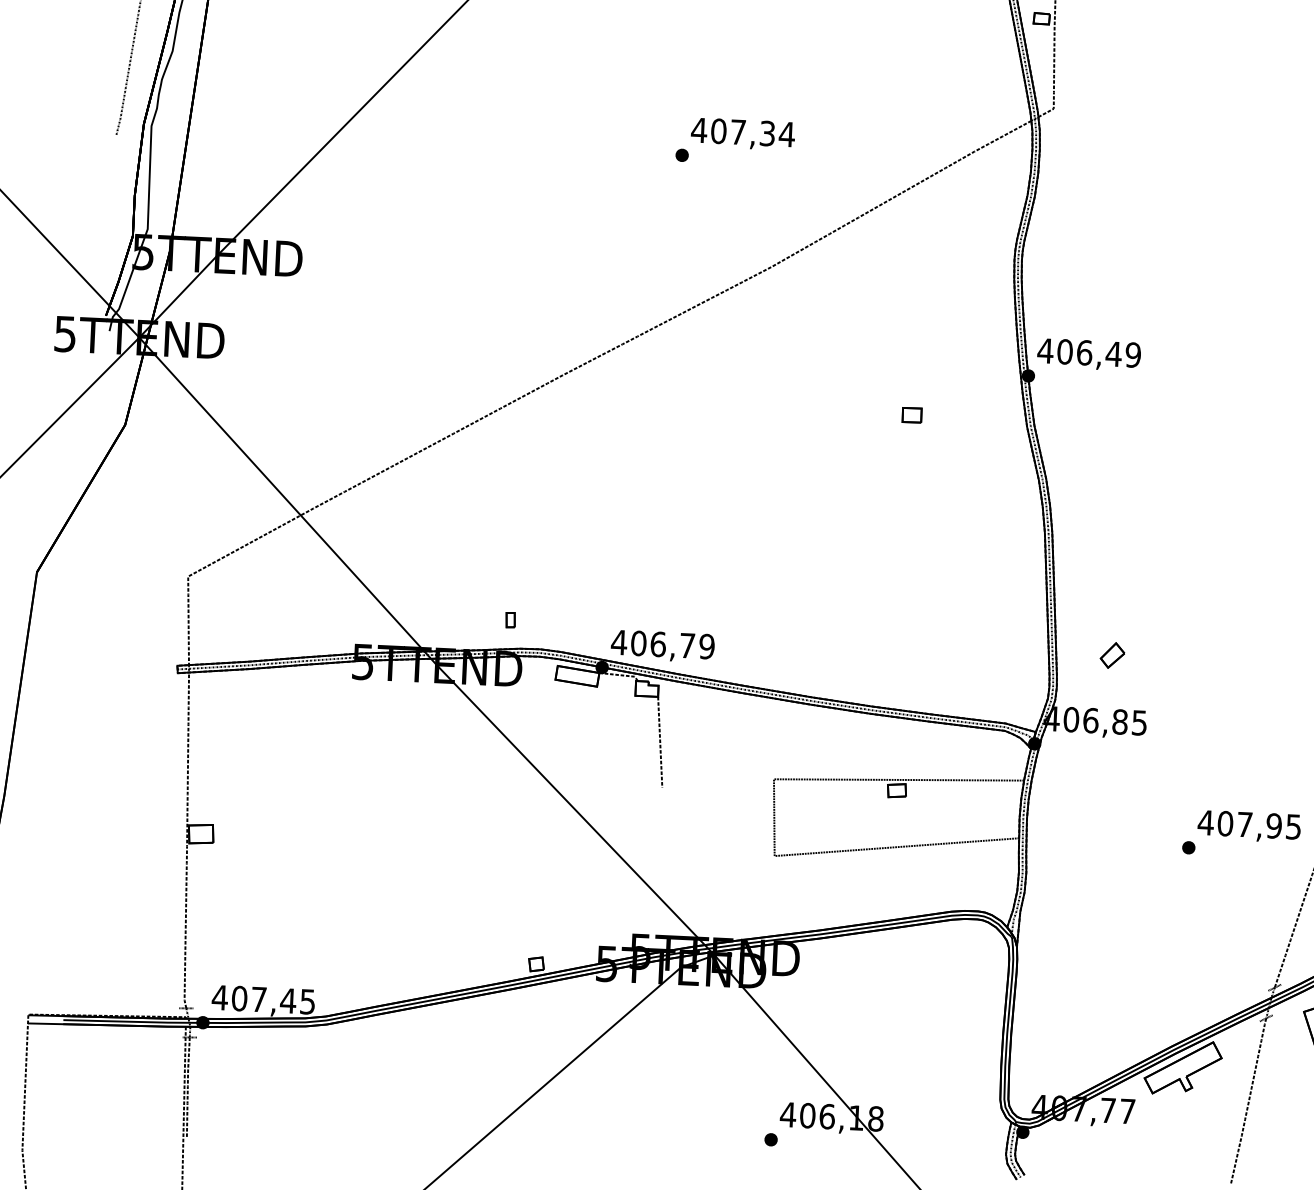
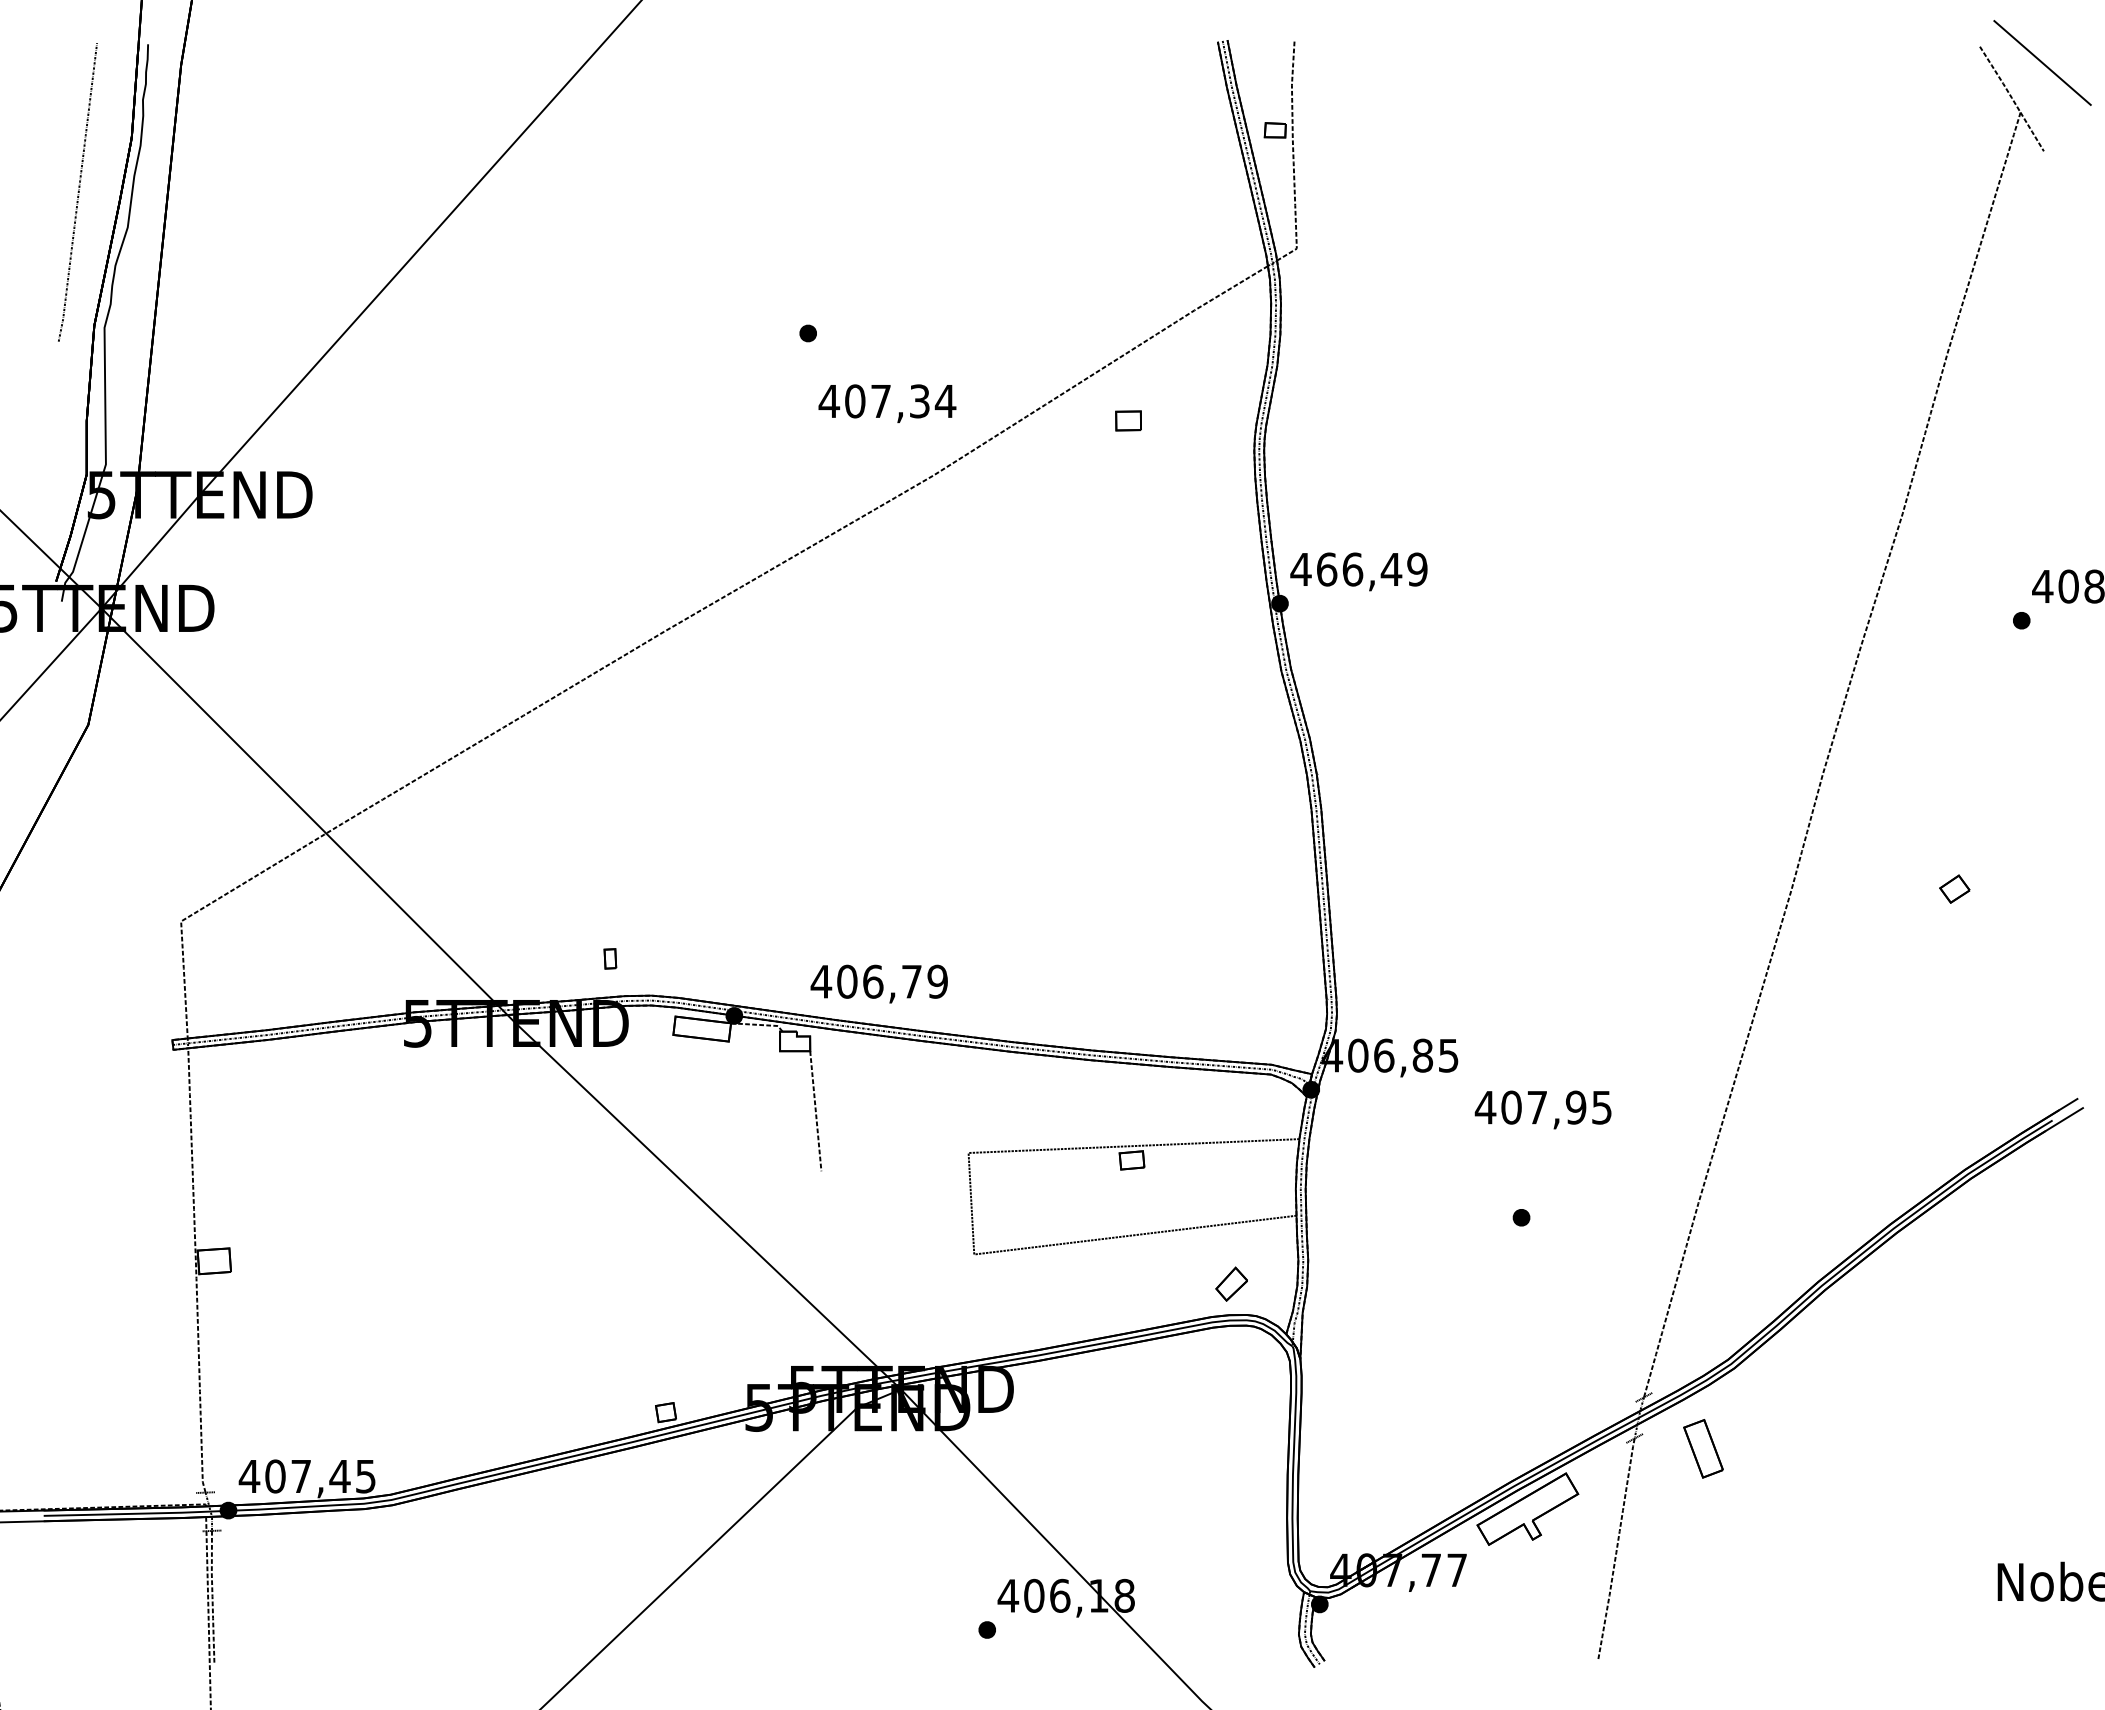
text: (743, 134) -> (887, 403), moved
text: (1064, 351) -> (1326, 569), 406,49 -> 466,49
part: (912, 414) -> (1128, 420), moved
text: (662, 645) -> (878, 983), moved
part: (1112, 655) -> (1231, 1283), moved
text: (1248, 826) -> (1542, 1109), moved

